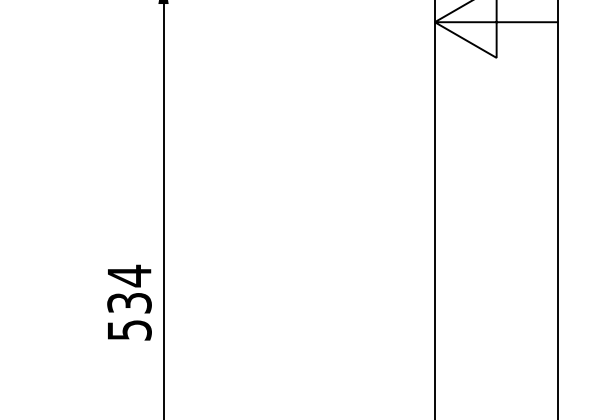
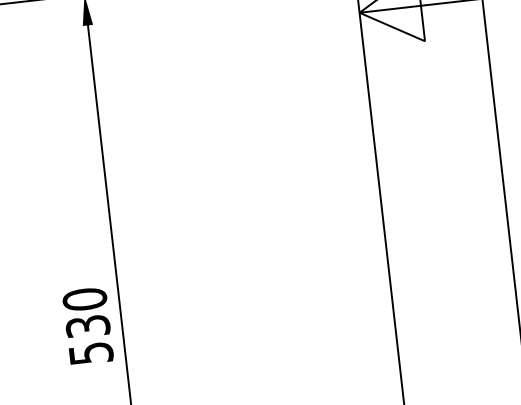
text: (129, 275) -> (84, 299), 534 -> 530

